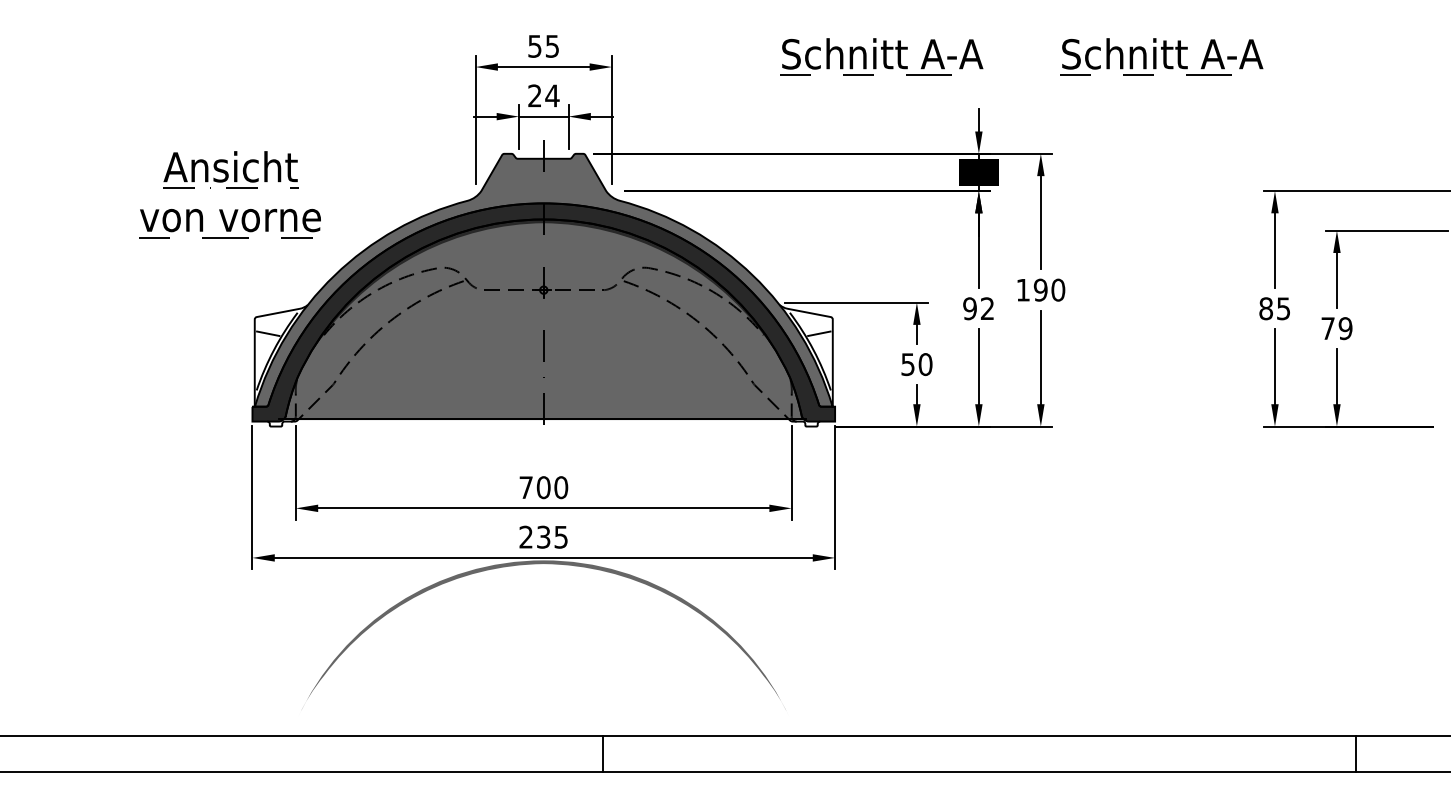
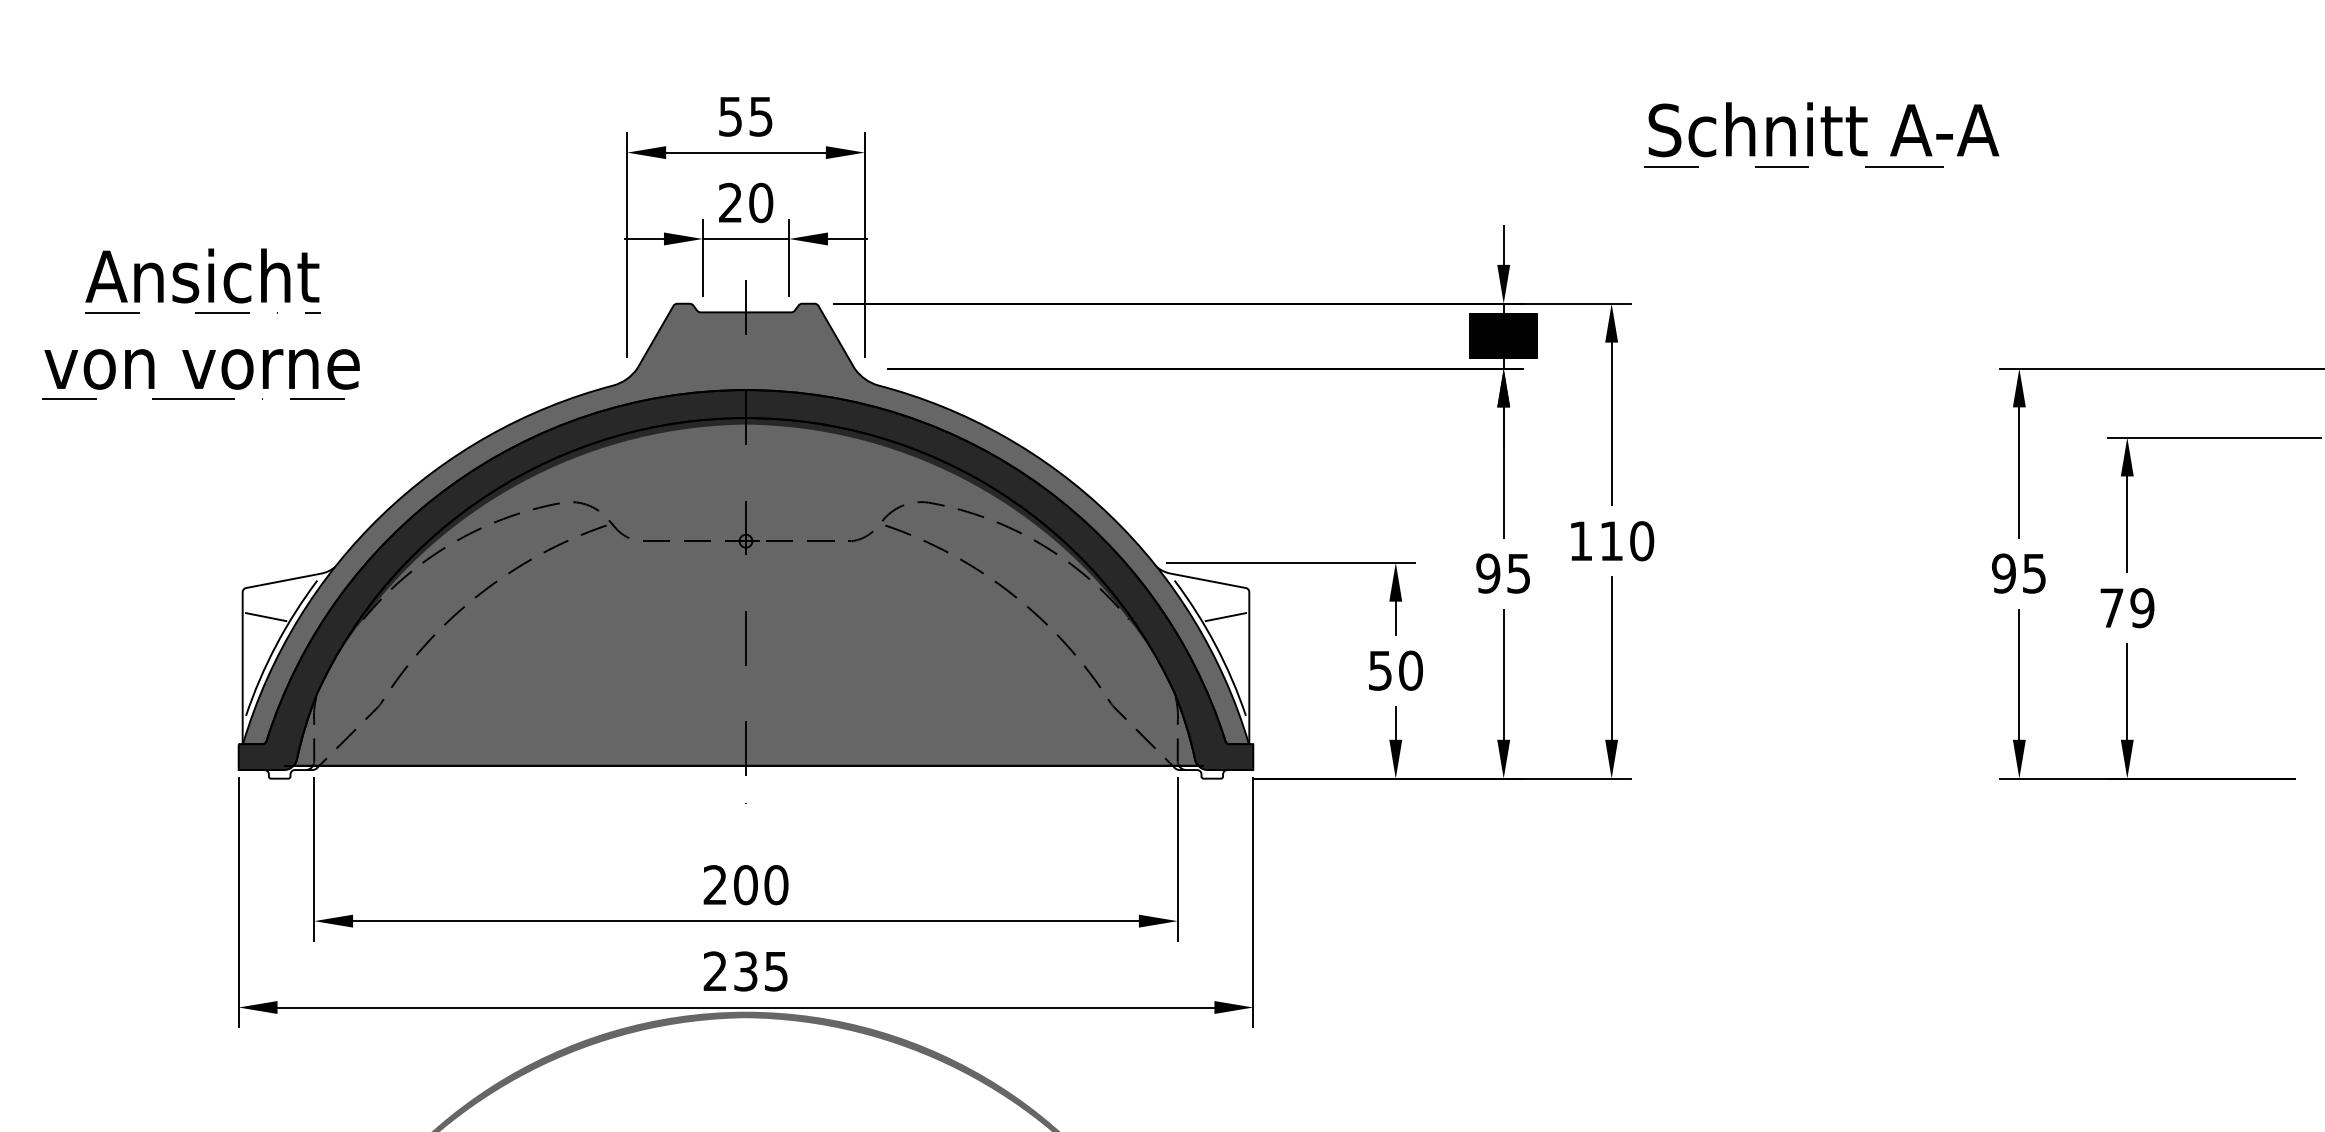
part: (881, 56) -> (1334, 134), removed
text: (552, 95) -> (761, 202), 24 -> 20
part: (229, 194) -> (200, 324), moved
text: (1040, 289) -> (1611, 540), 190 -> 110
text: (987, 308) -> (1518, 573), 92 -> 95
text: (1265, 308) -> (2002, 573), 85 -> 95
text: (525, 487) -> (714, 884), 700 -> 200

